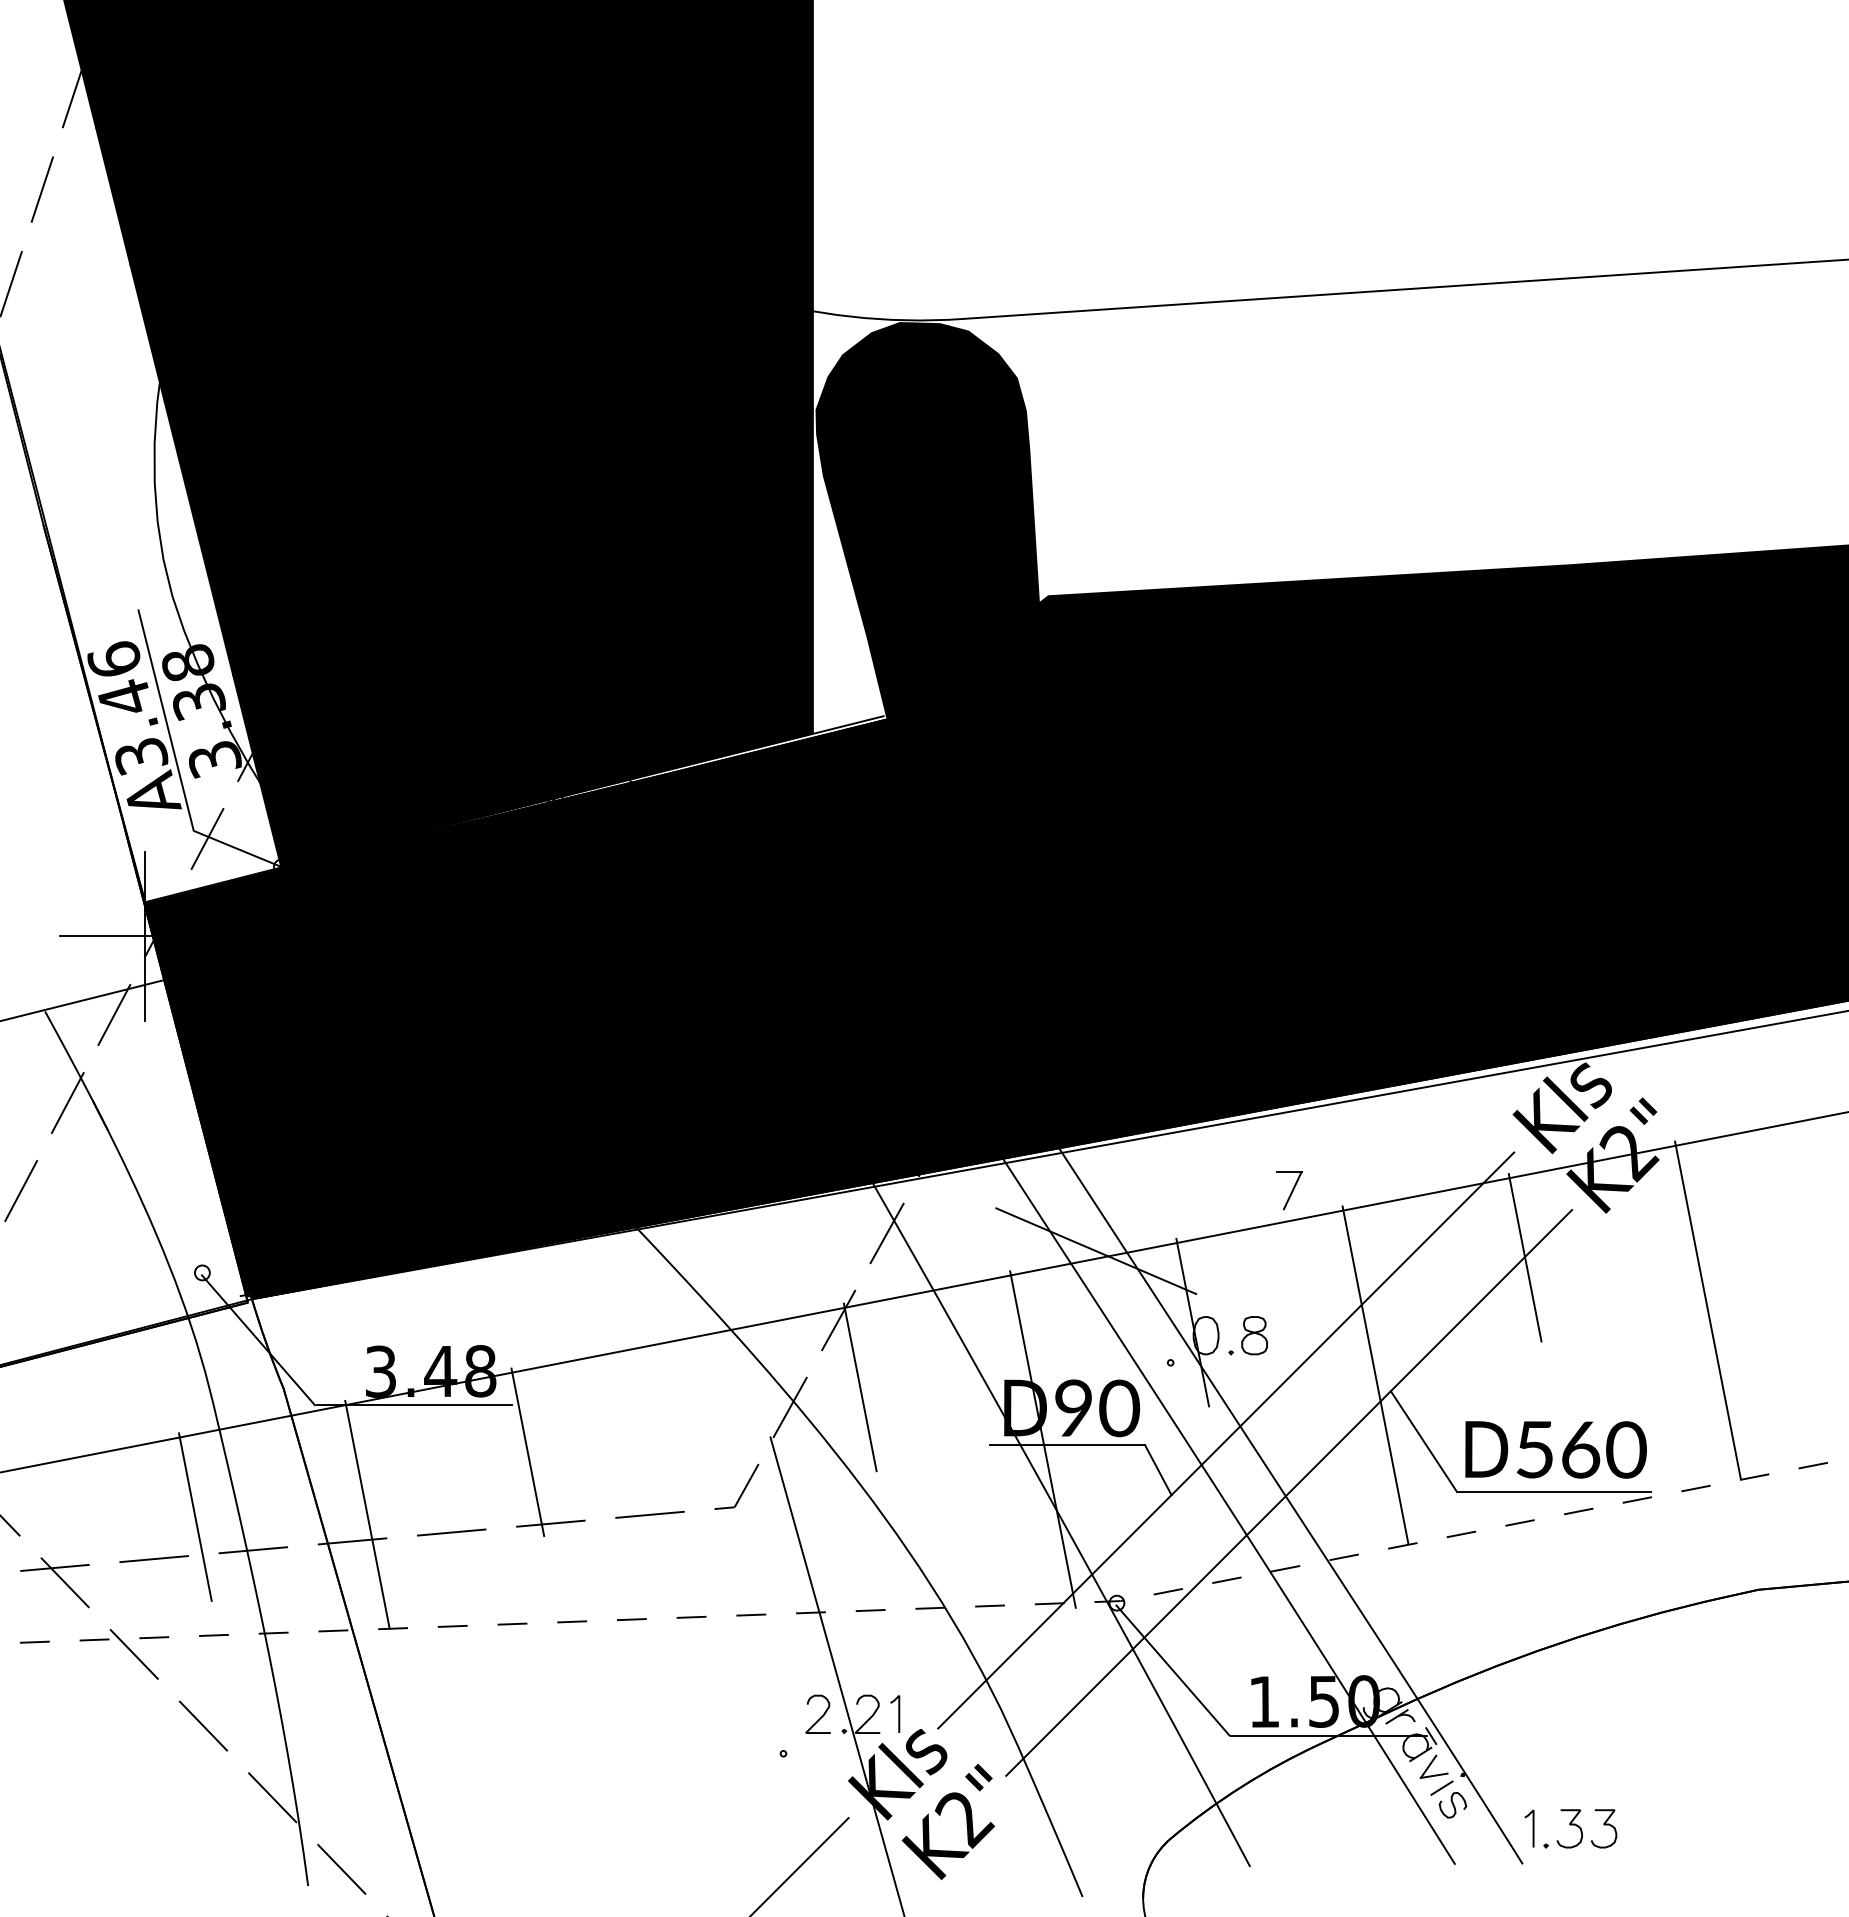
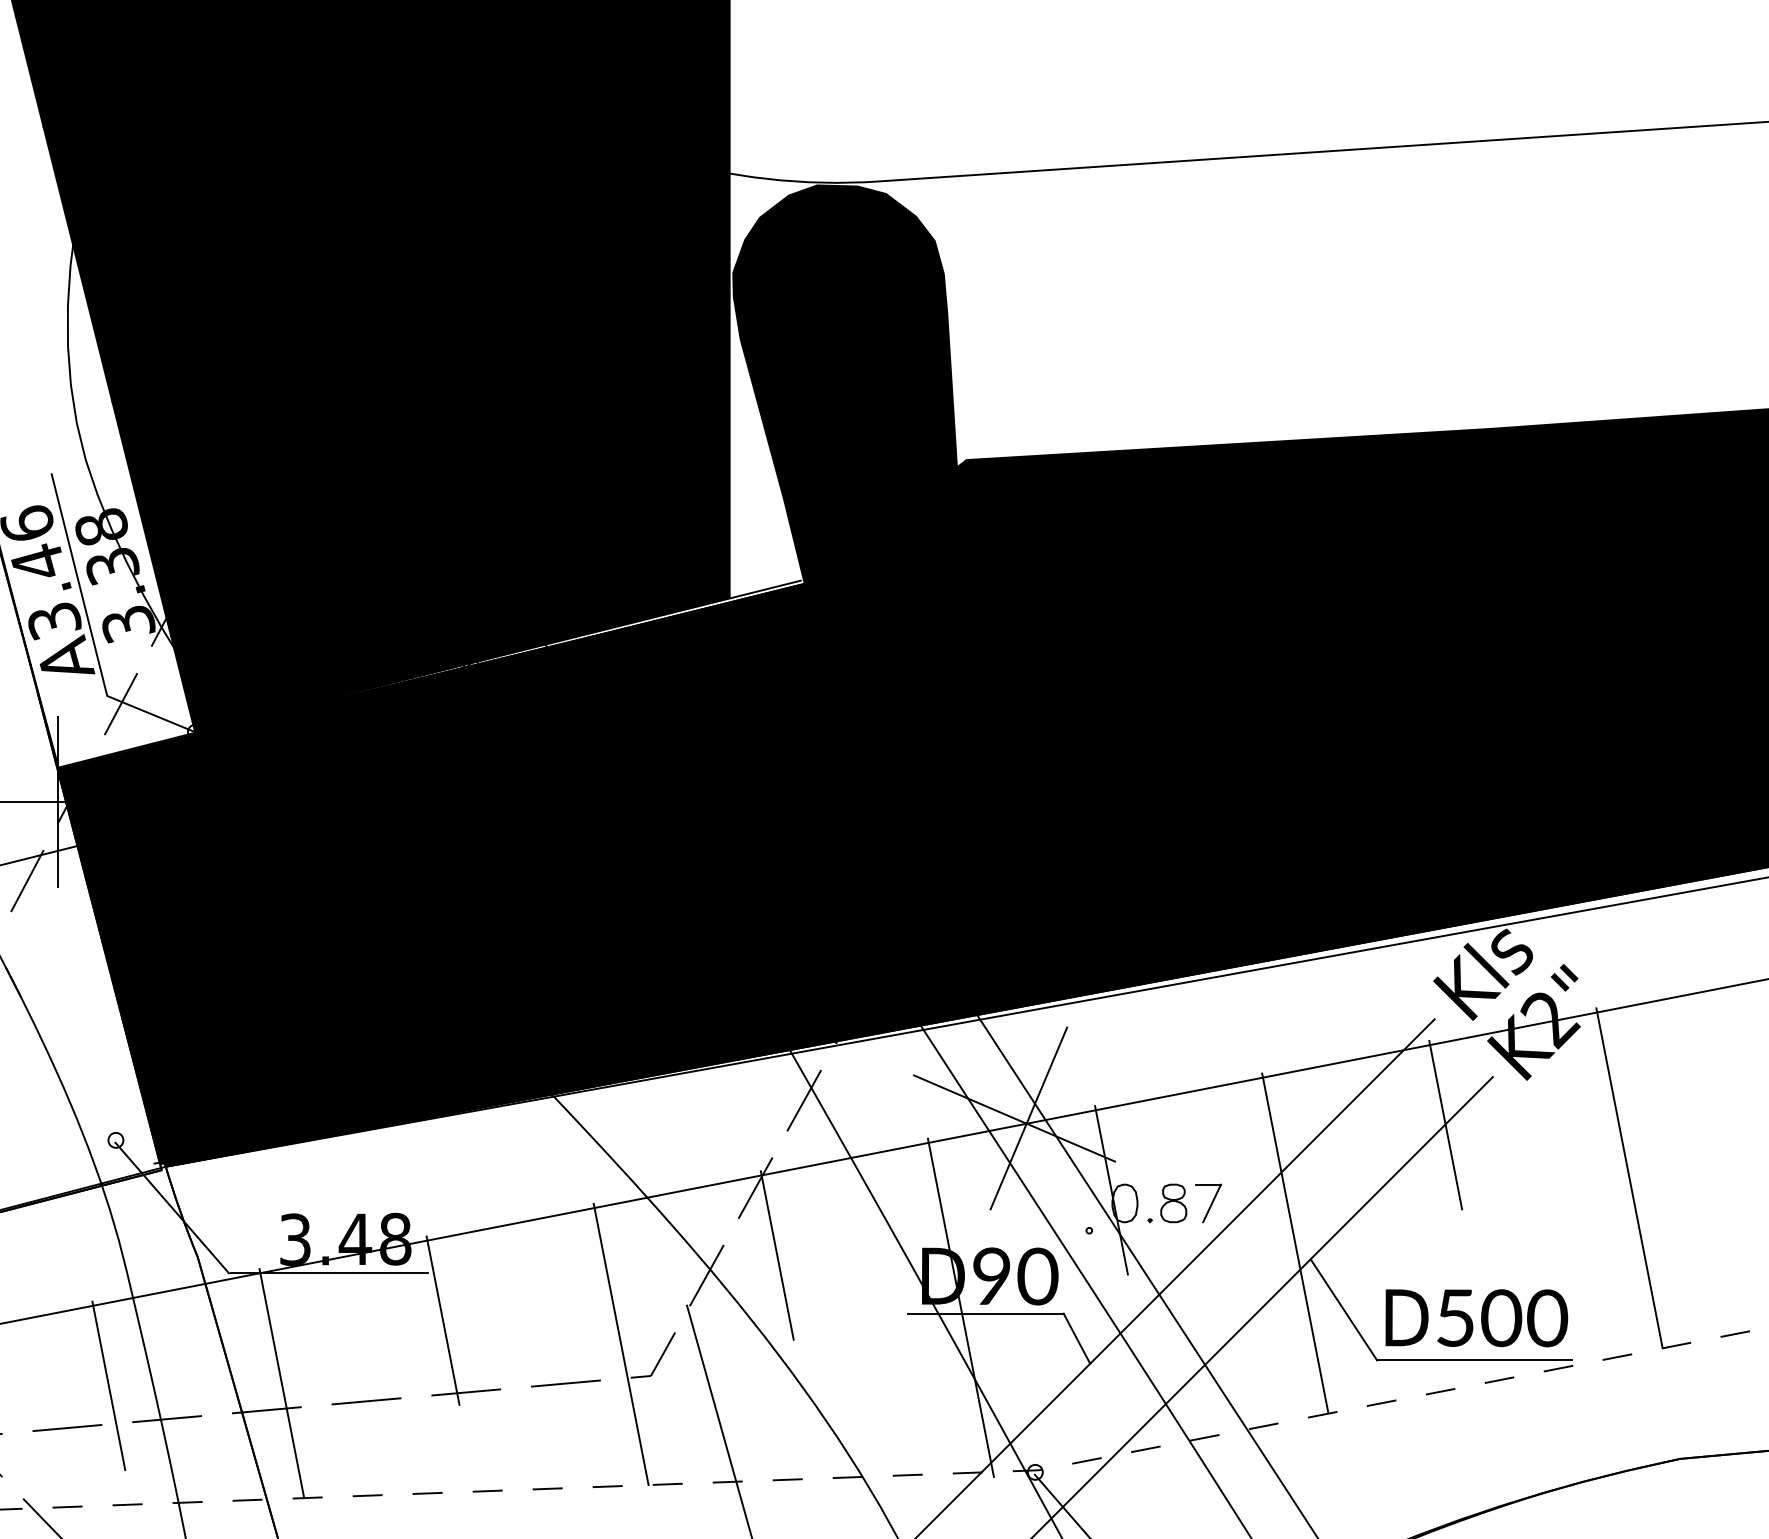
part: (1289, 1190) -> (1208, 1203), moved
line: (1110, 1250) -> (1028, 1117), added
text: (1580, 1449) -> (1501, 1317), 560 -> 500
line: (704, 1475) -> (620, 1344), added

